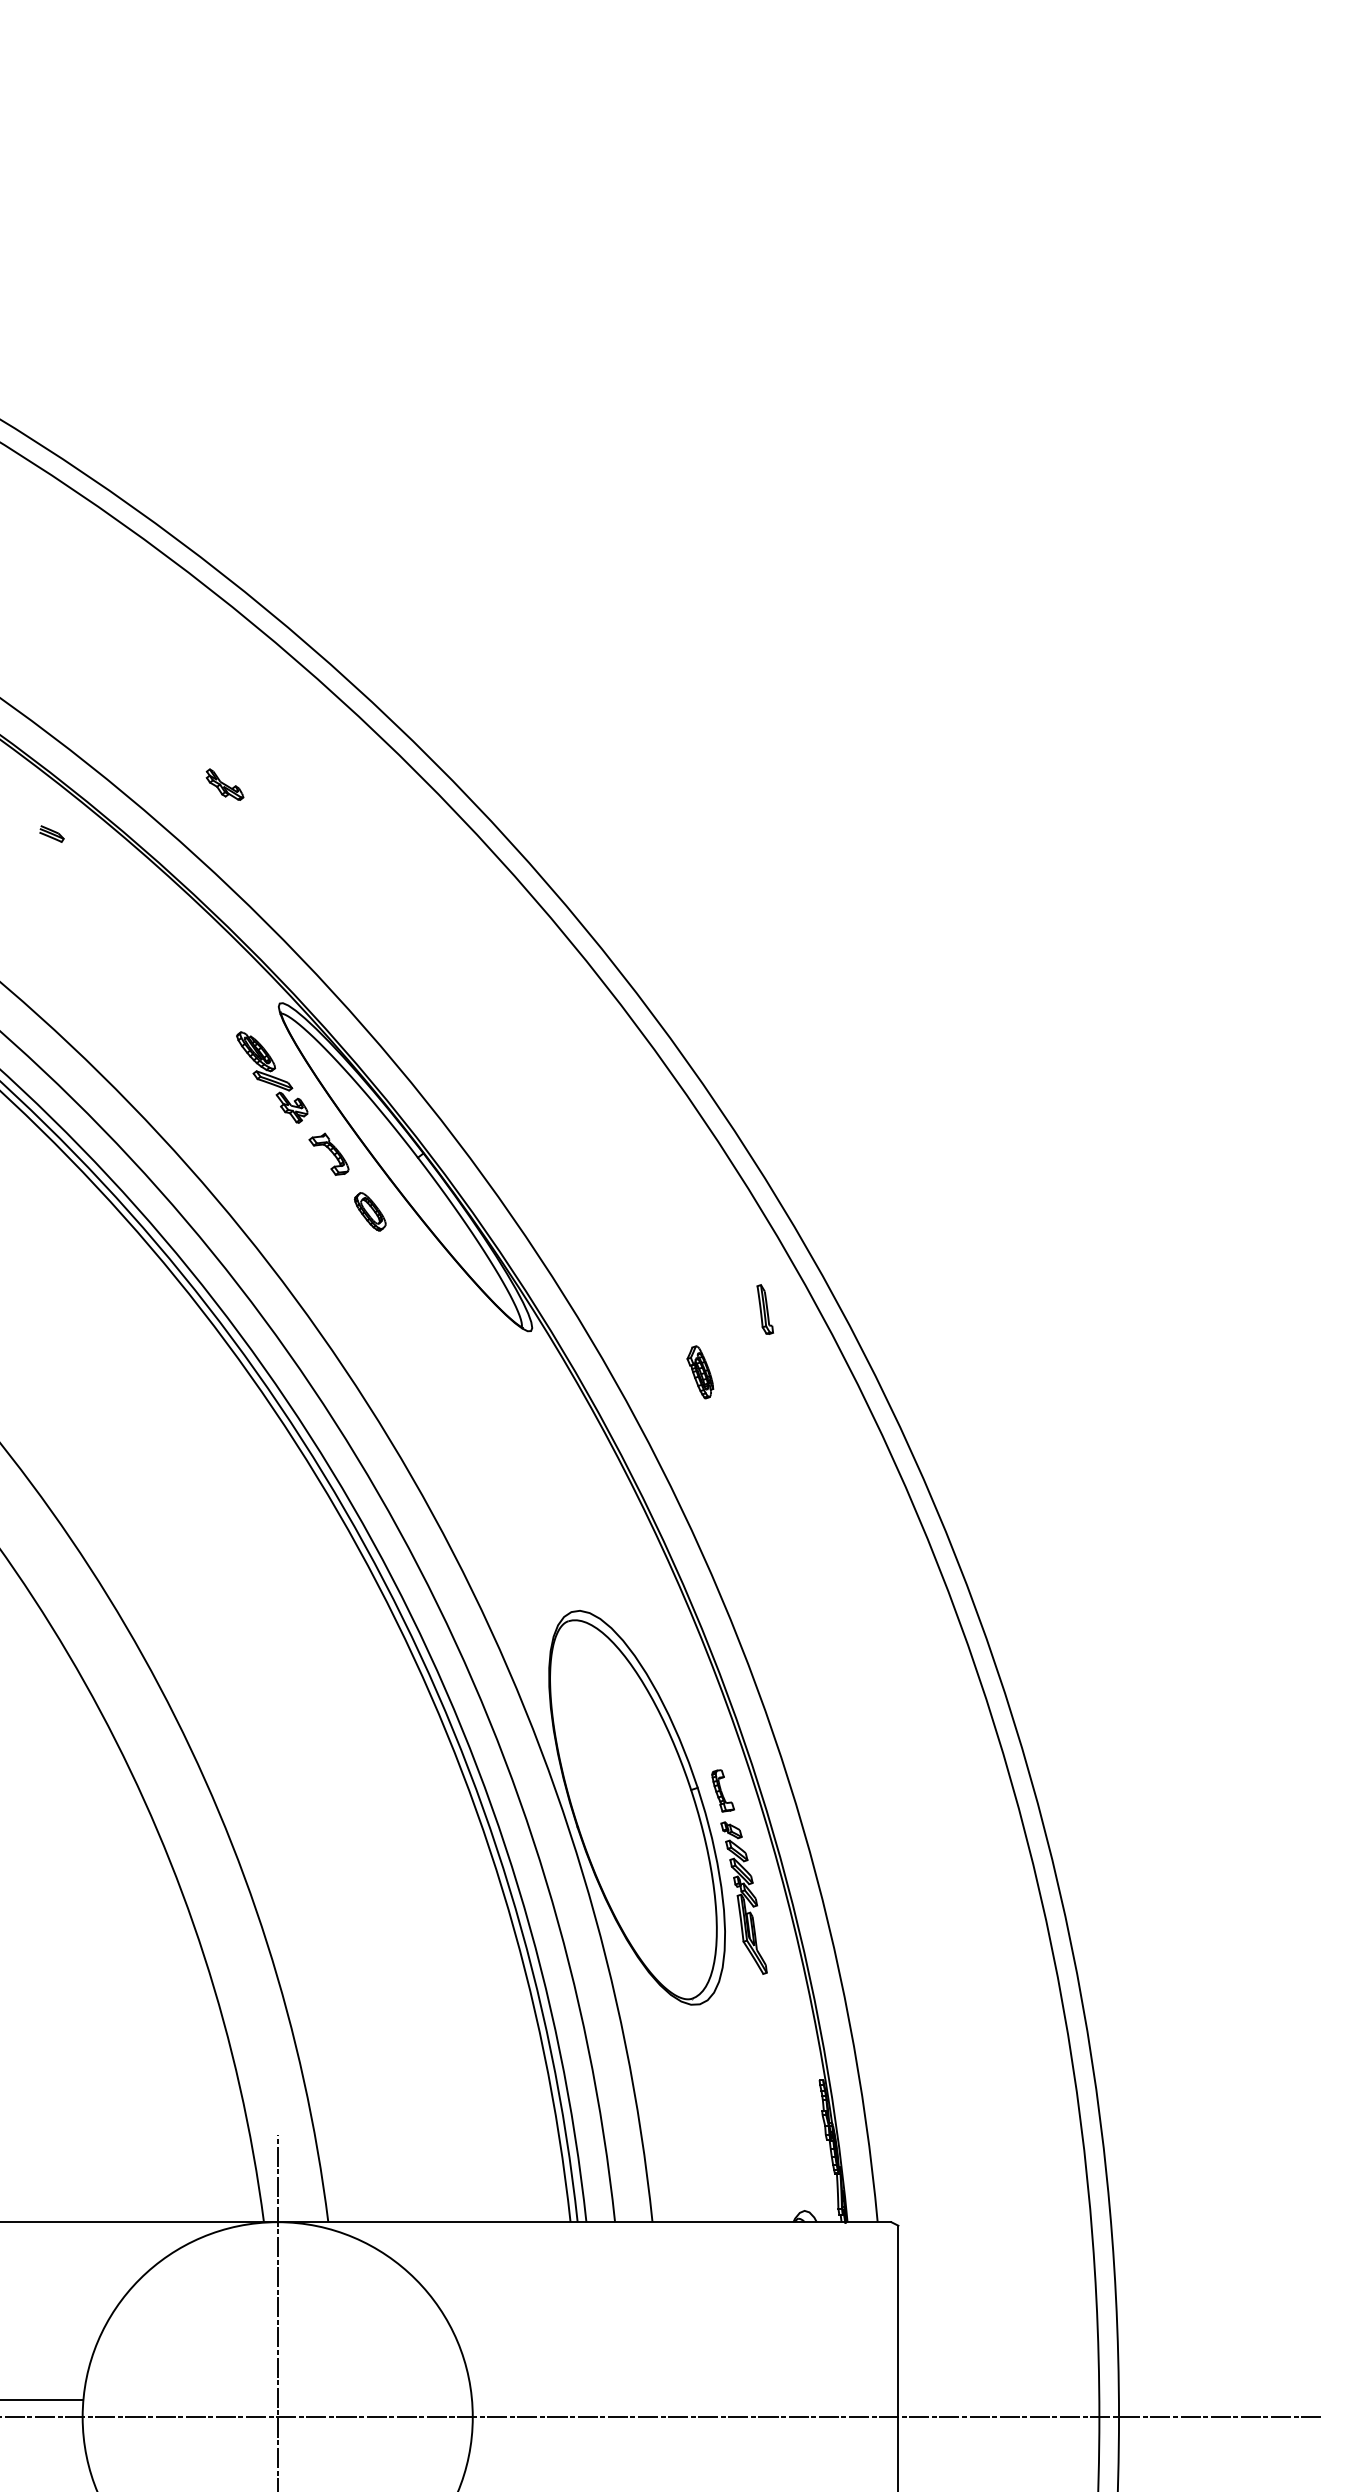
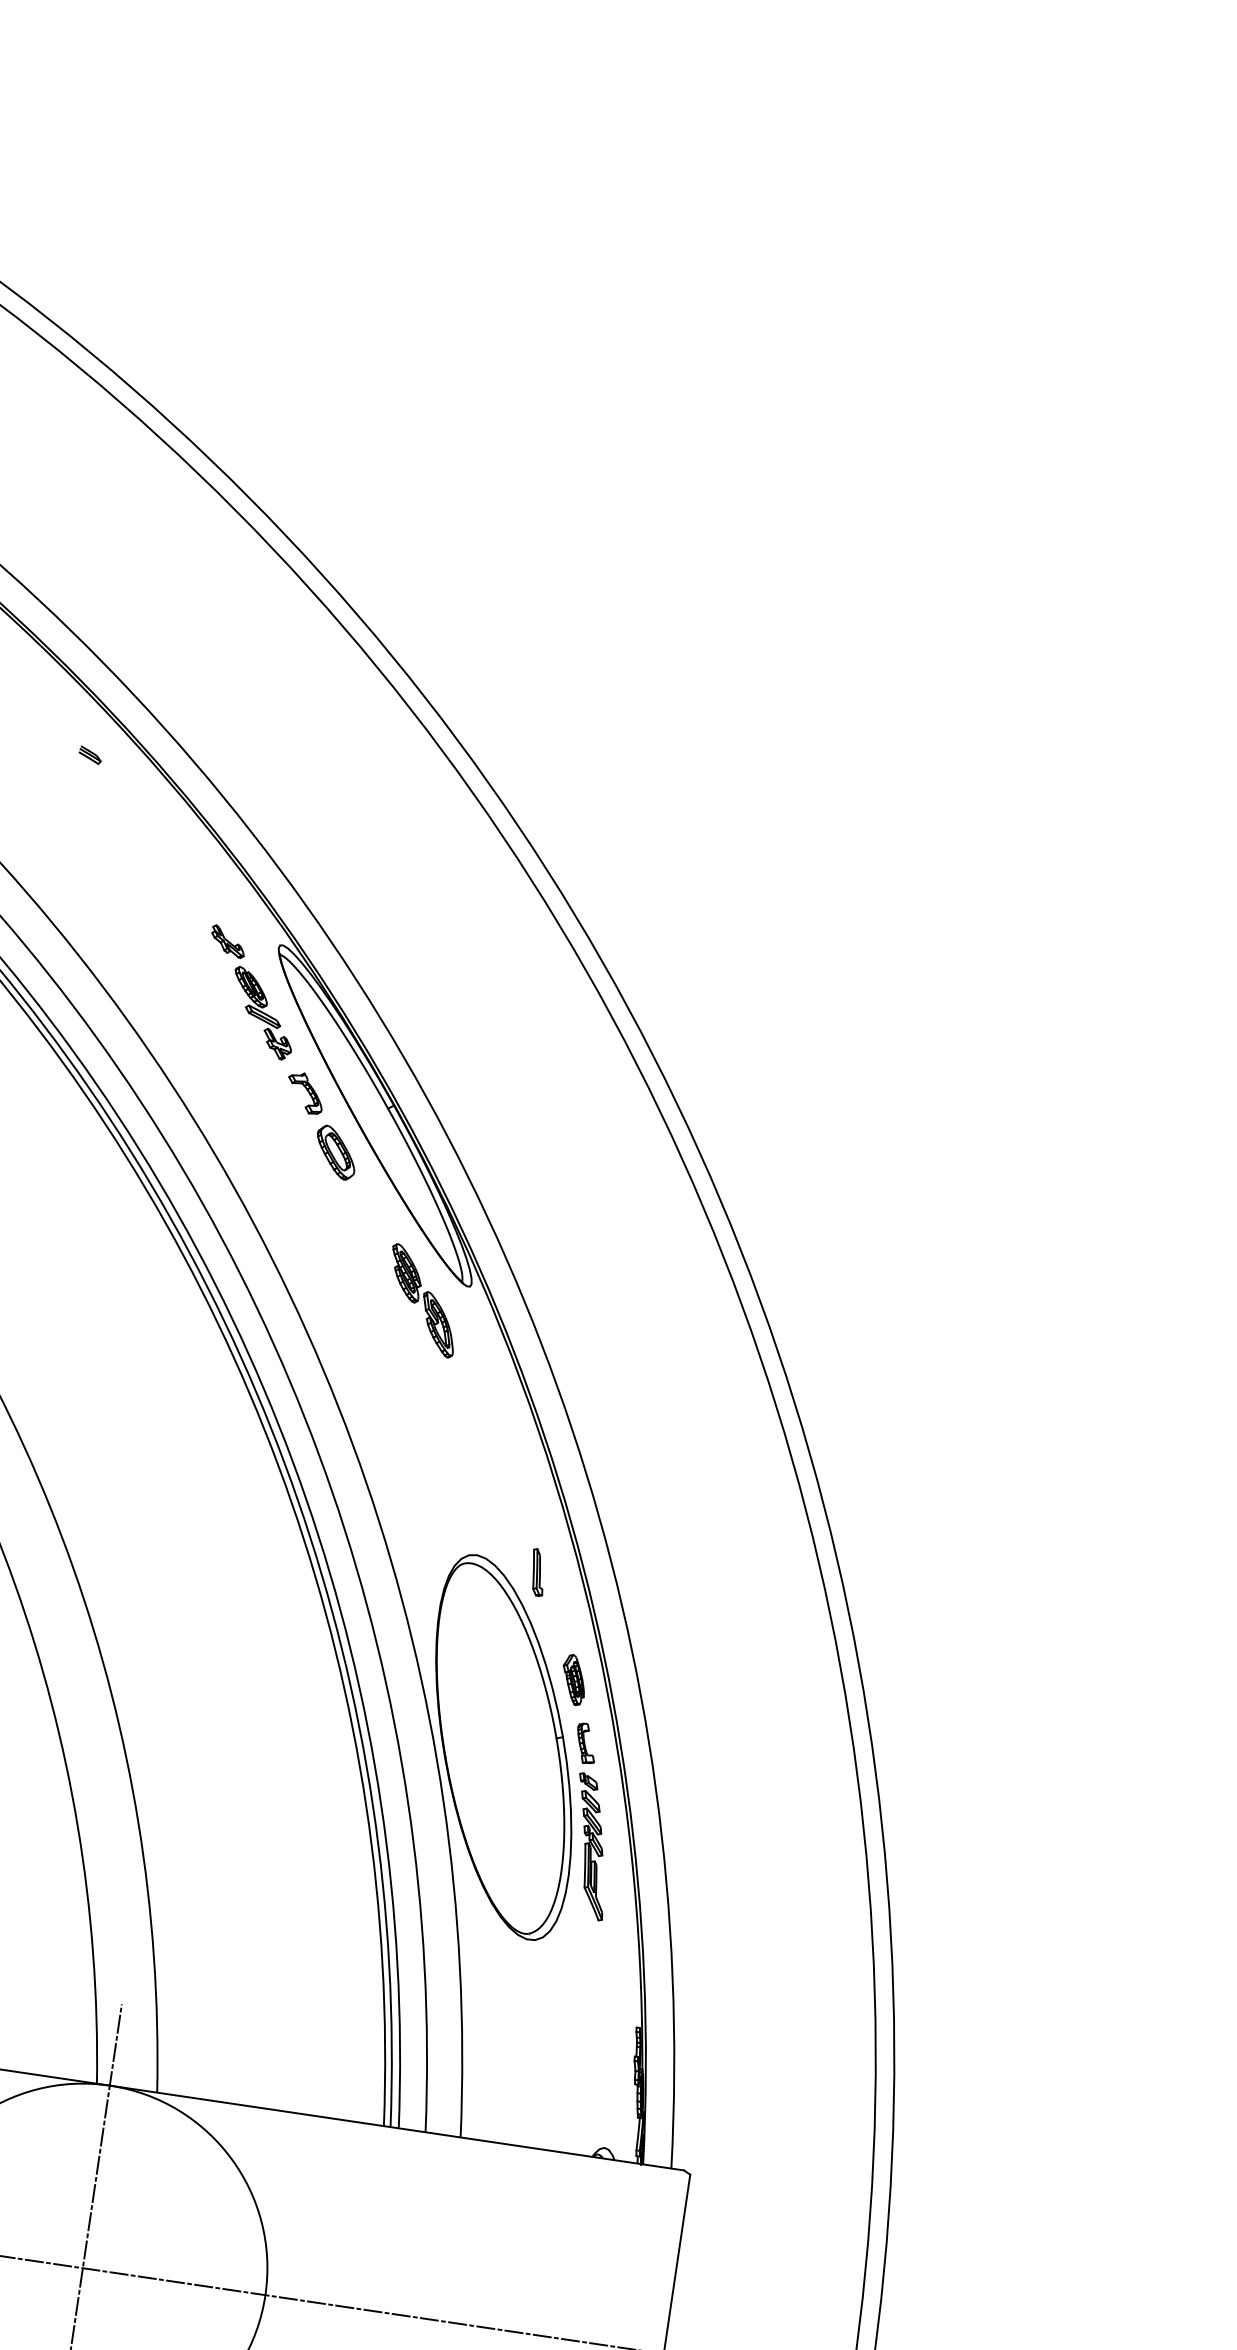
part: (224, 784) -> (227, 941), moved
part: (370, 1211) -> (336, 1152), size x1.43
part: (765, 1309) -> (538, 1572), moved
part: (483, 1352) -> (422, 1300), added
part: (700, 1372) -> (574, 1680), moved

